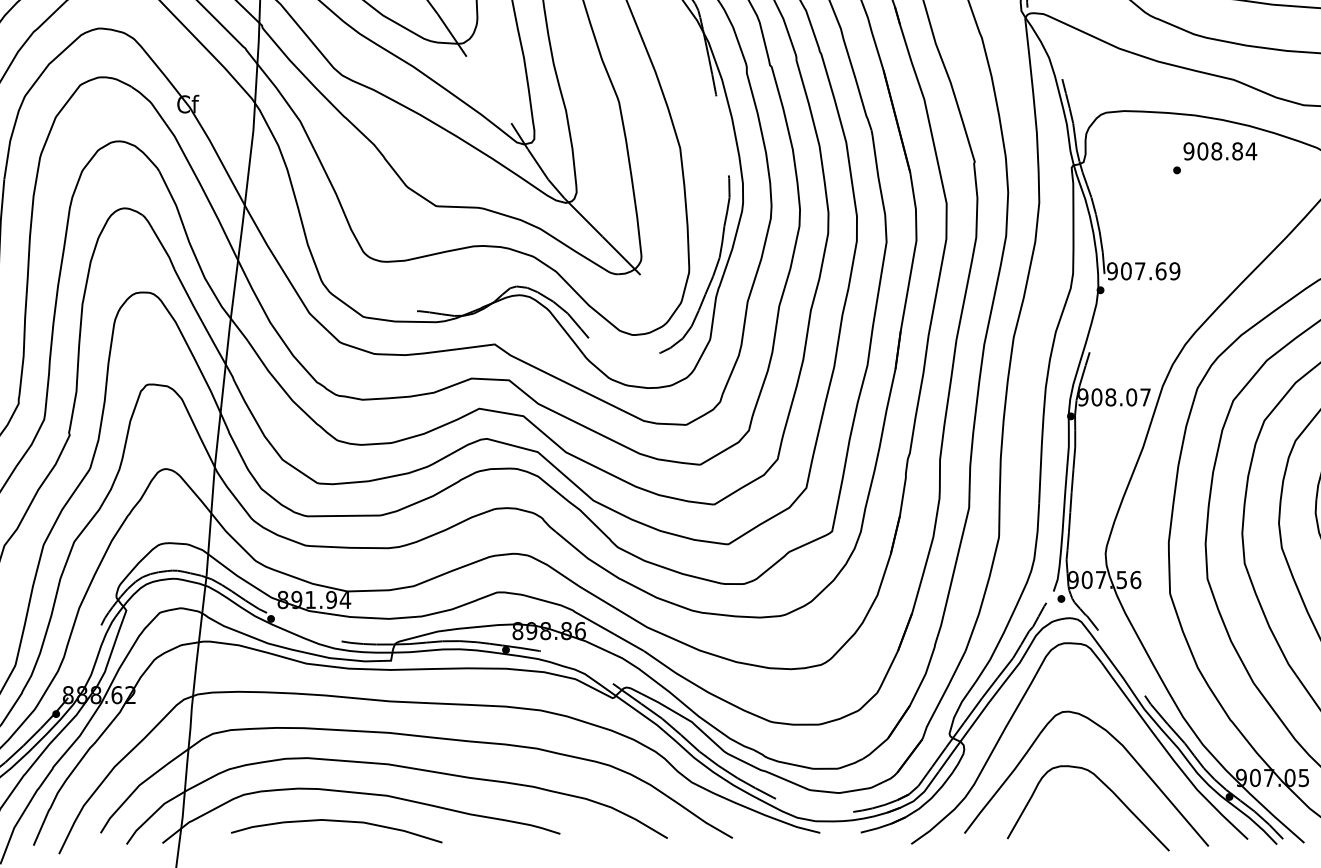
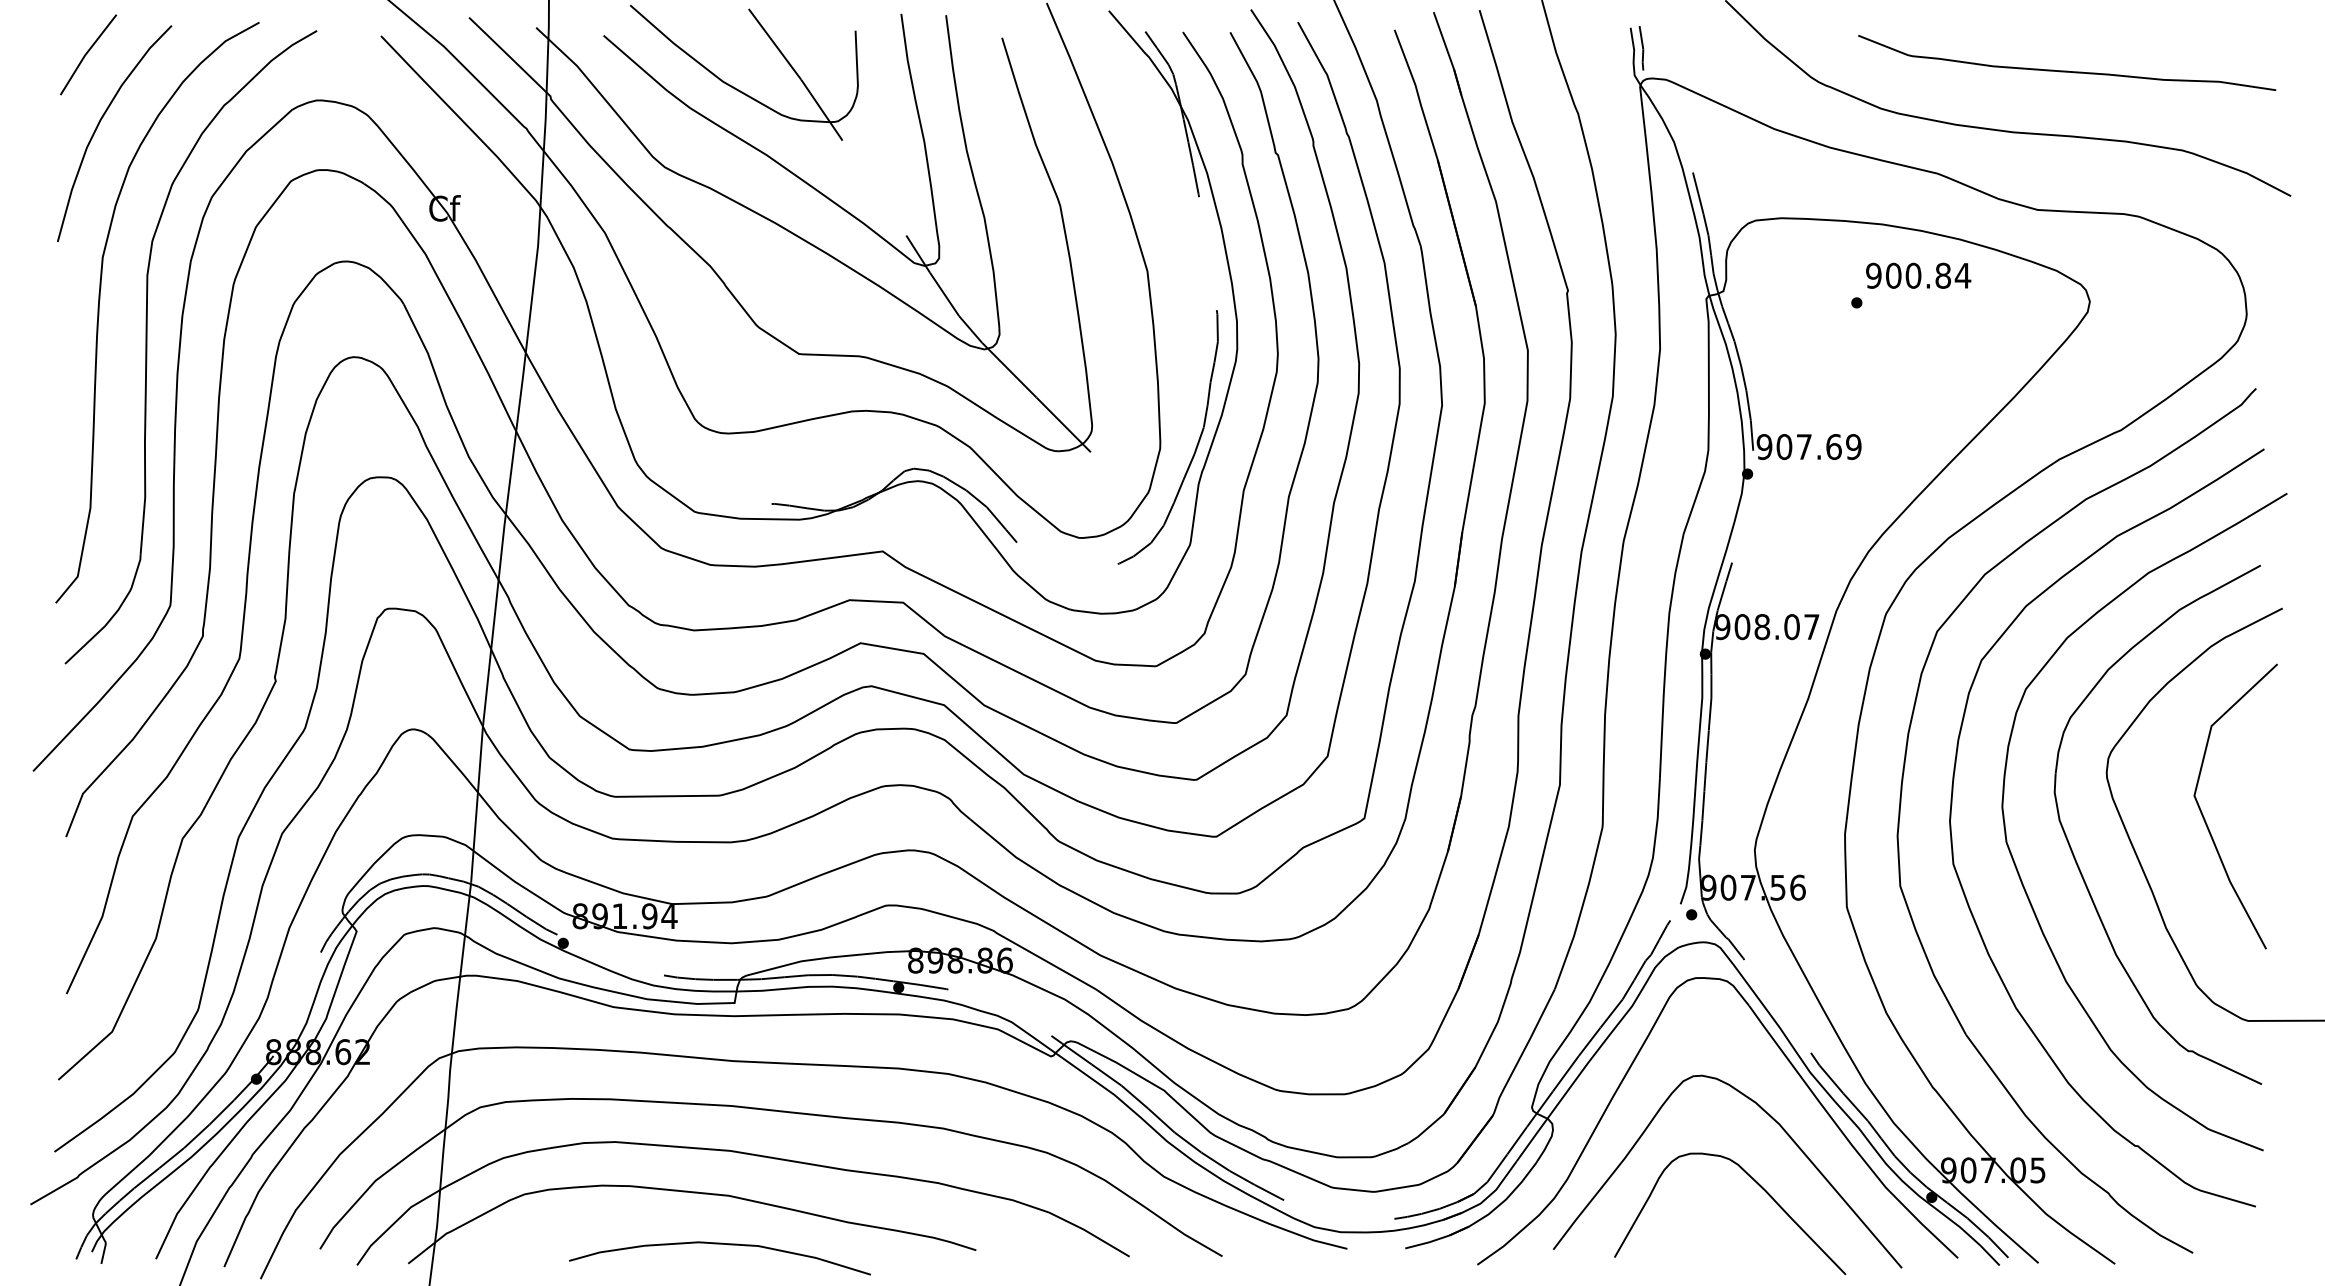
text: (1216, 151) -> (1913, 275), 908.84 -> 900.84
curve: (336, 821) -> (719, 1244), moved

